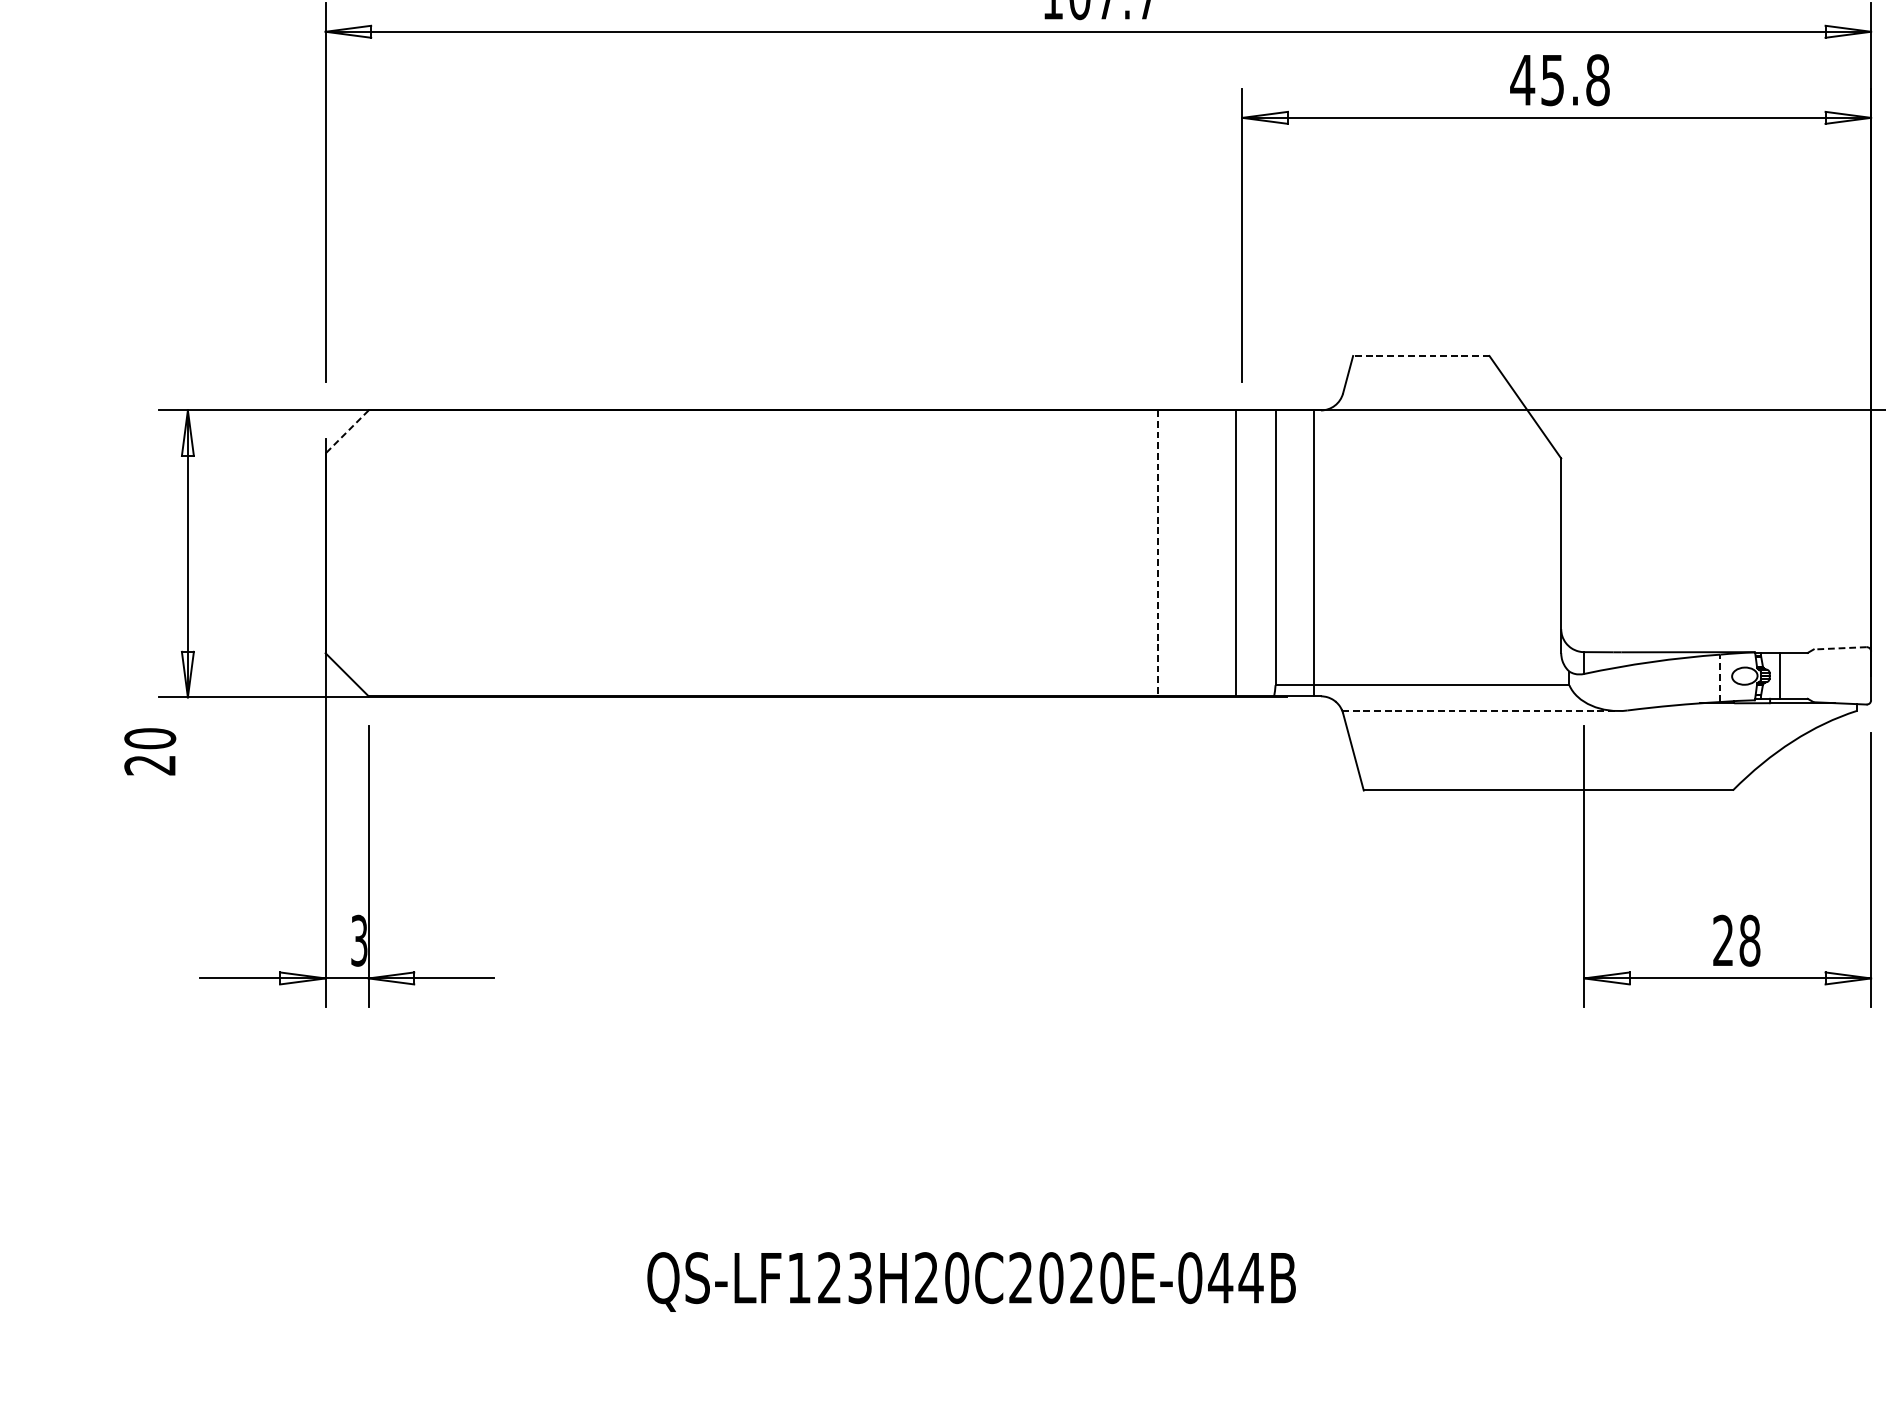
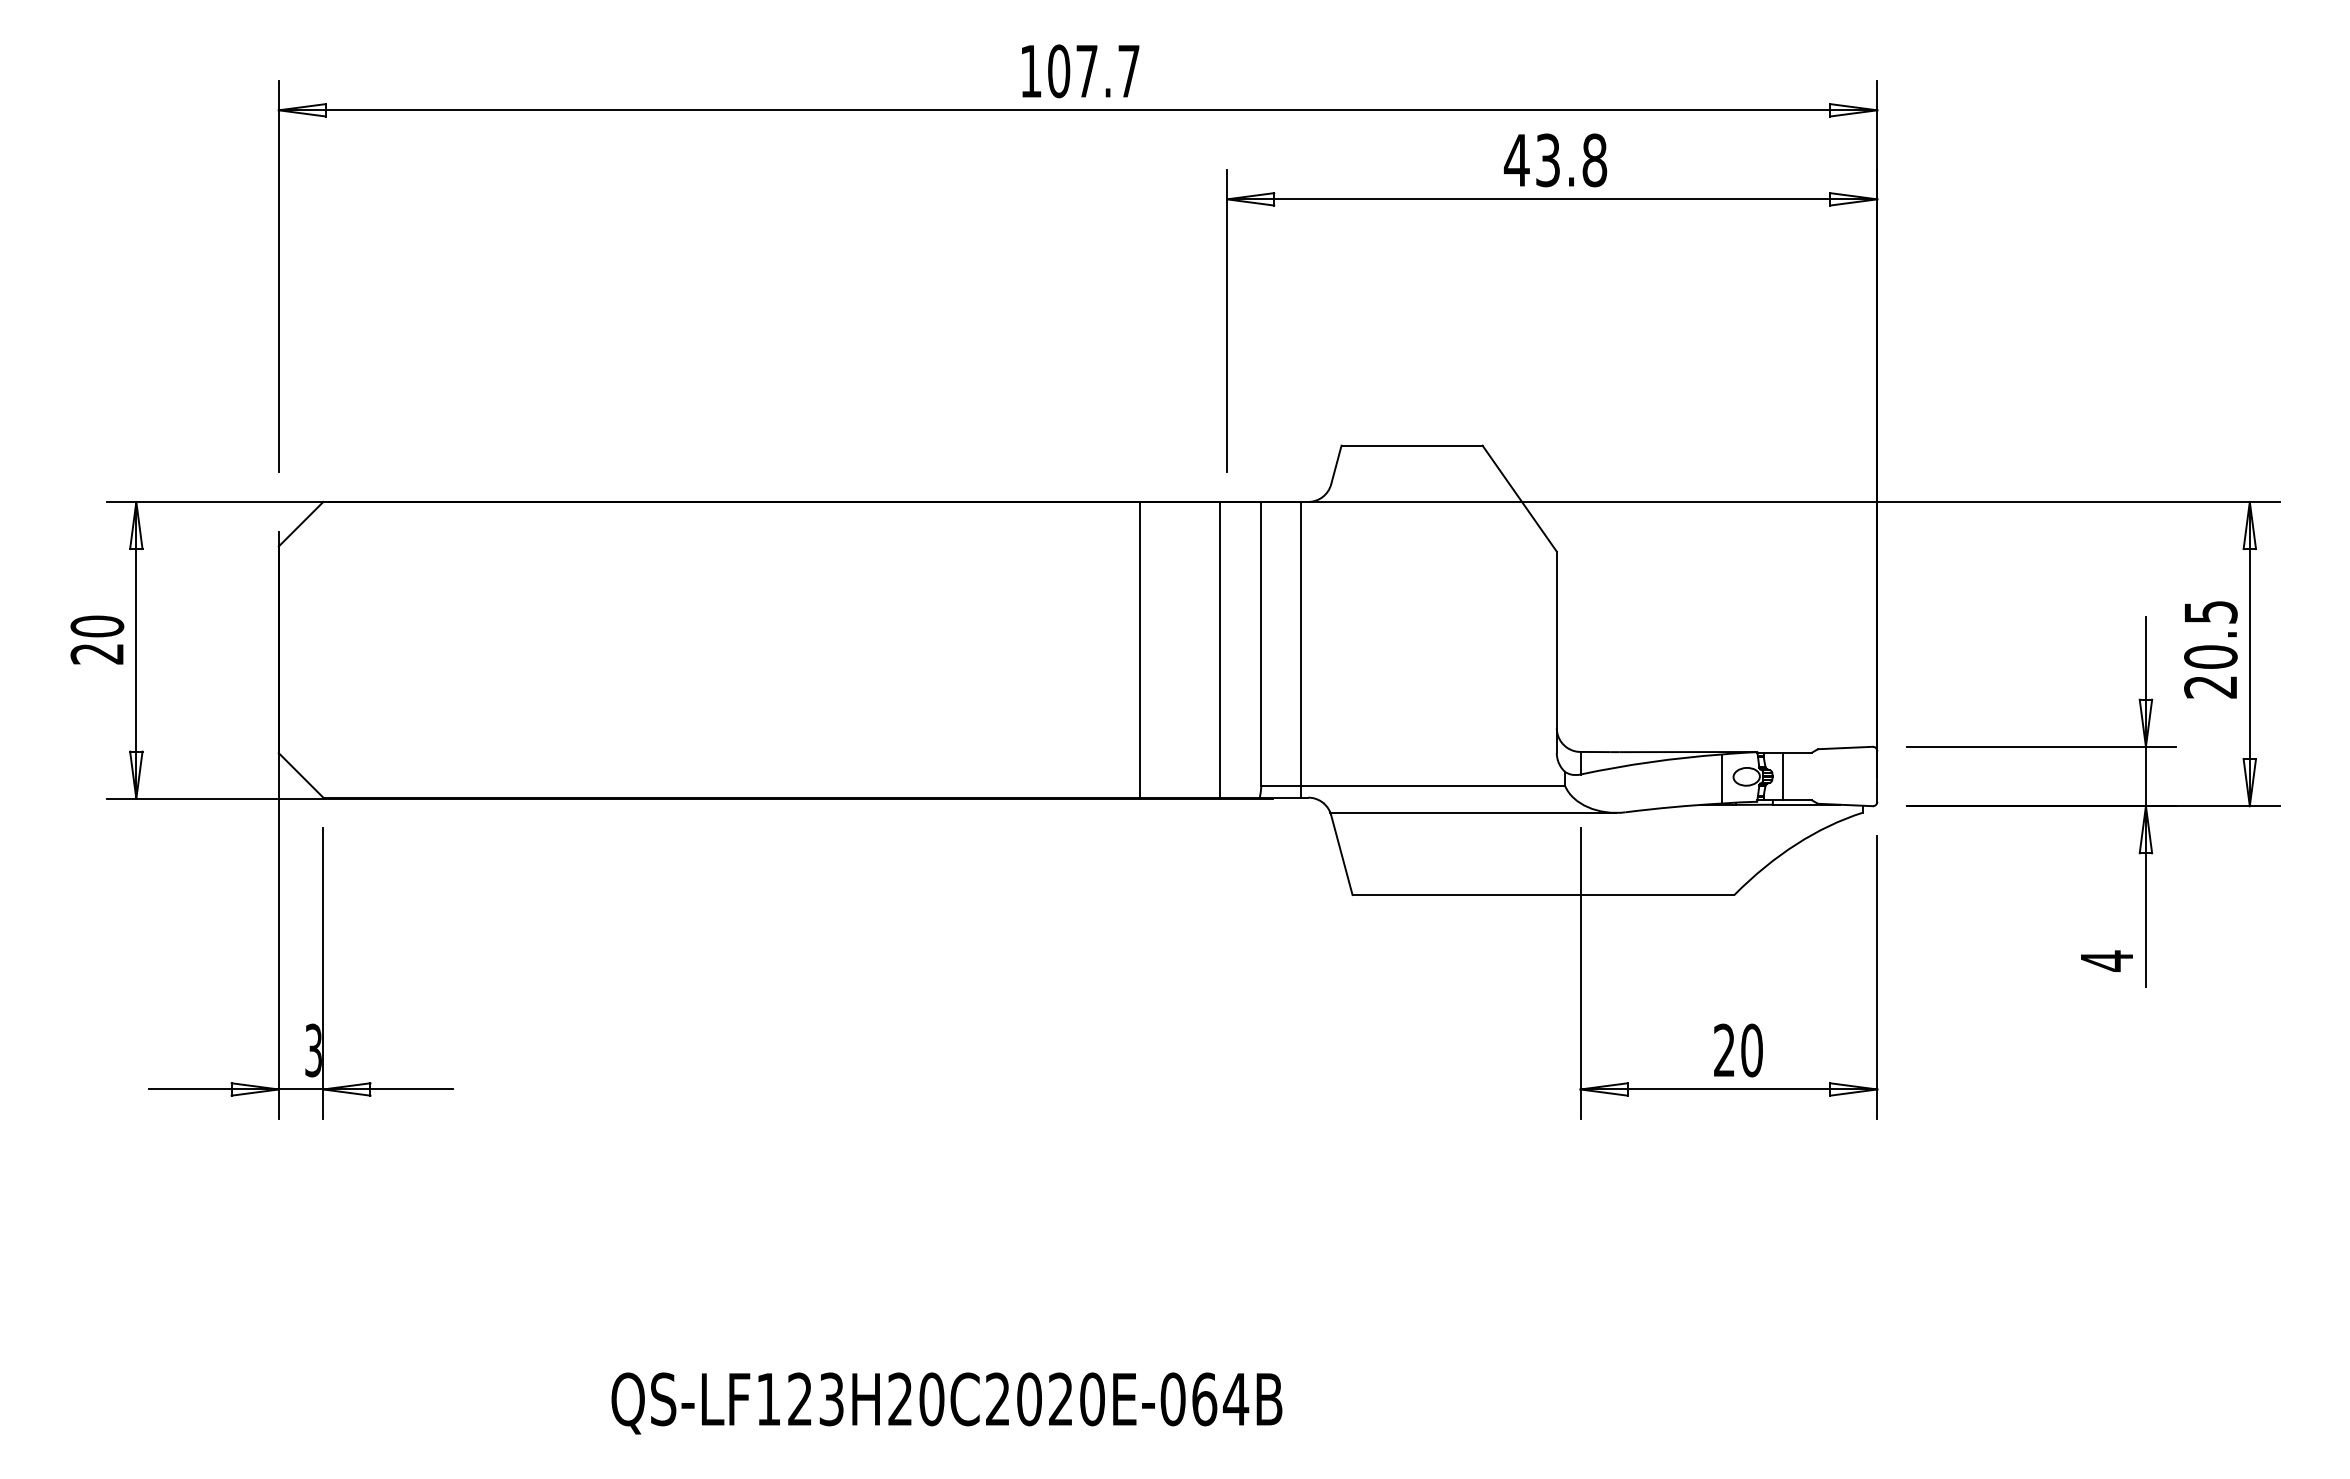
text: (1552, 79) -> (1547, 159), 45.8 -> 43.8
line: (1421, 355) -> (1412, 445), dashed -> solid
line: (346, 432) -> (300, 524), dashed -> solid
line: (1157, 553) -> (1139, 649), dashed -> solid
line: (1839, 648) -> (1844, 748), dashed -> solid
line: (1720, 678) -> (1721, 779), dashed -> solid
line: (1480, 710) -> (1473, 812), dashed -> solid
text: (150, 751) -> (97, 639), moved
text: (1749, 940) -> (1751, 1050), 28 -> 20
text: (1220, 1278) -> (1204, 1399), QS-LF123H20C2020E-044B -> QS-LF123H20C2020E-064B

